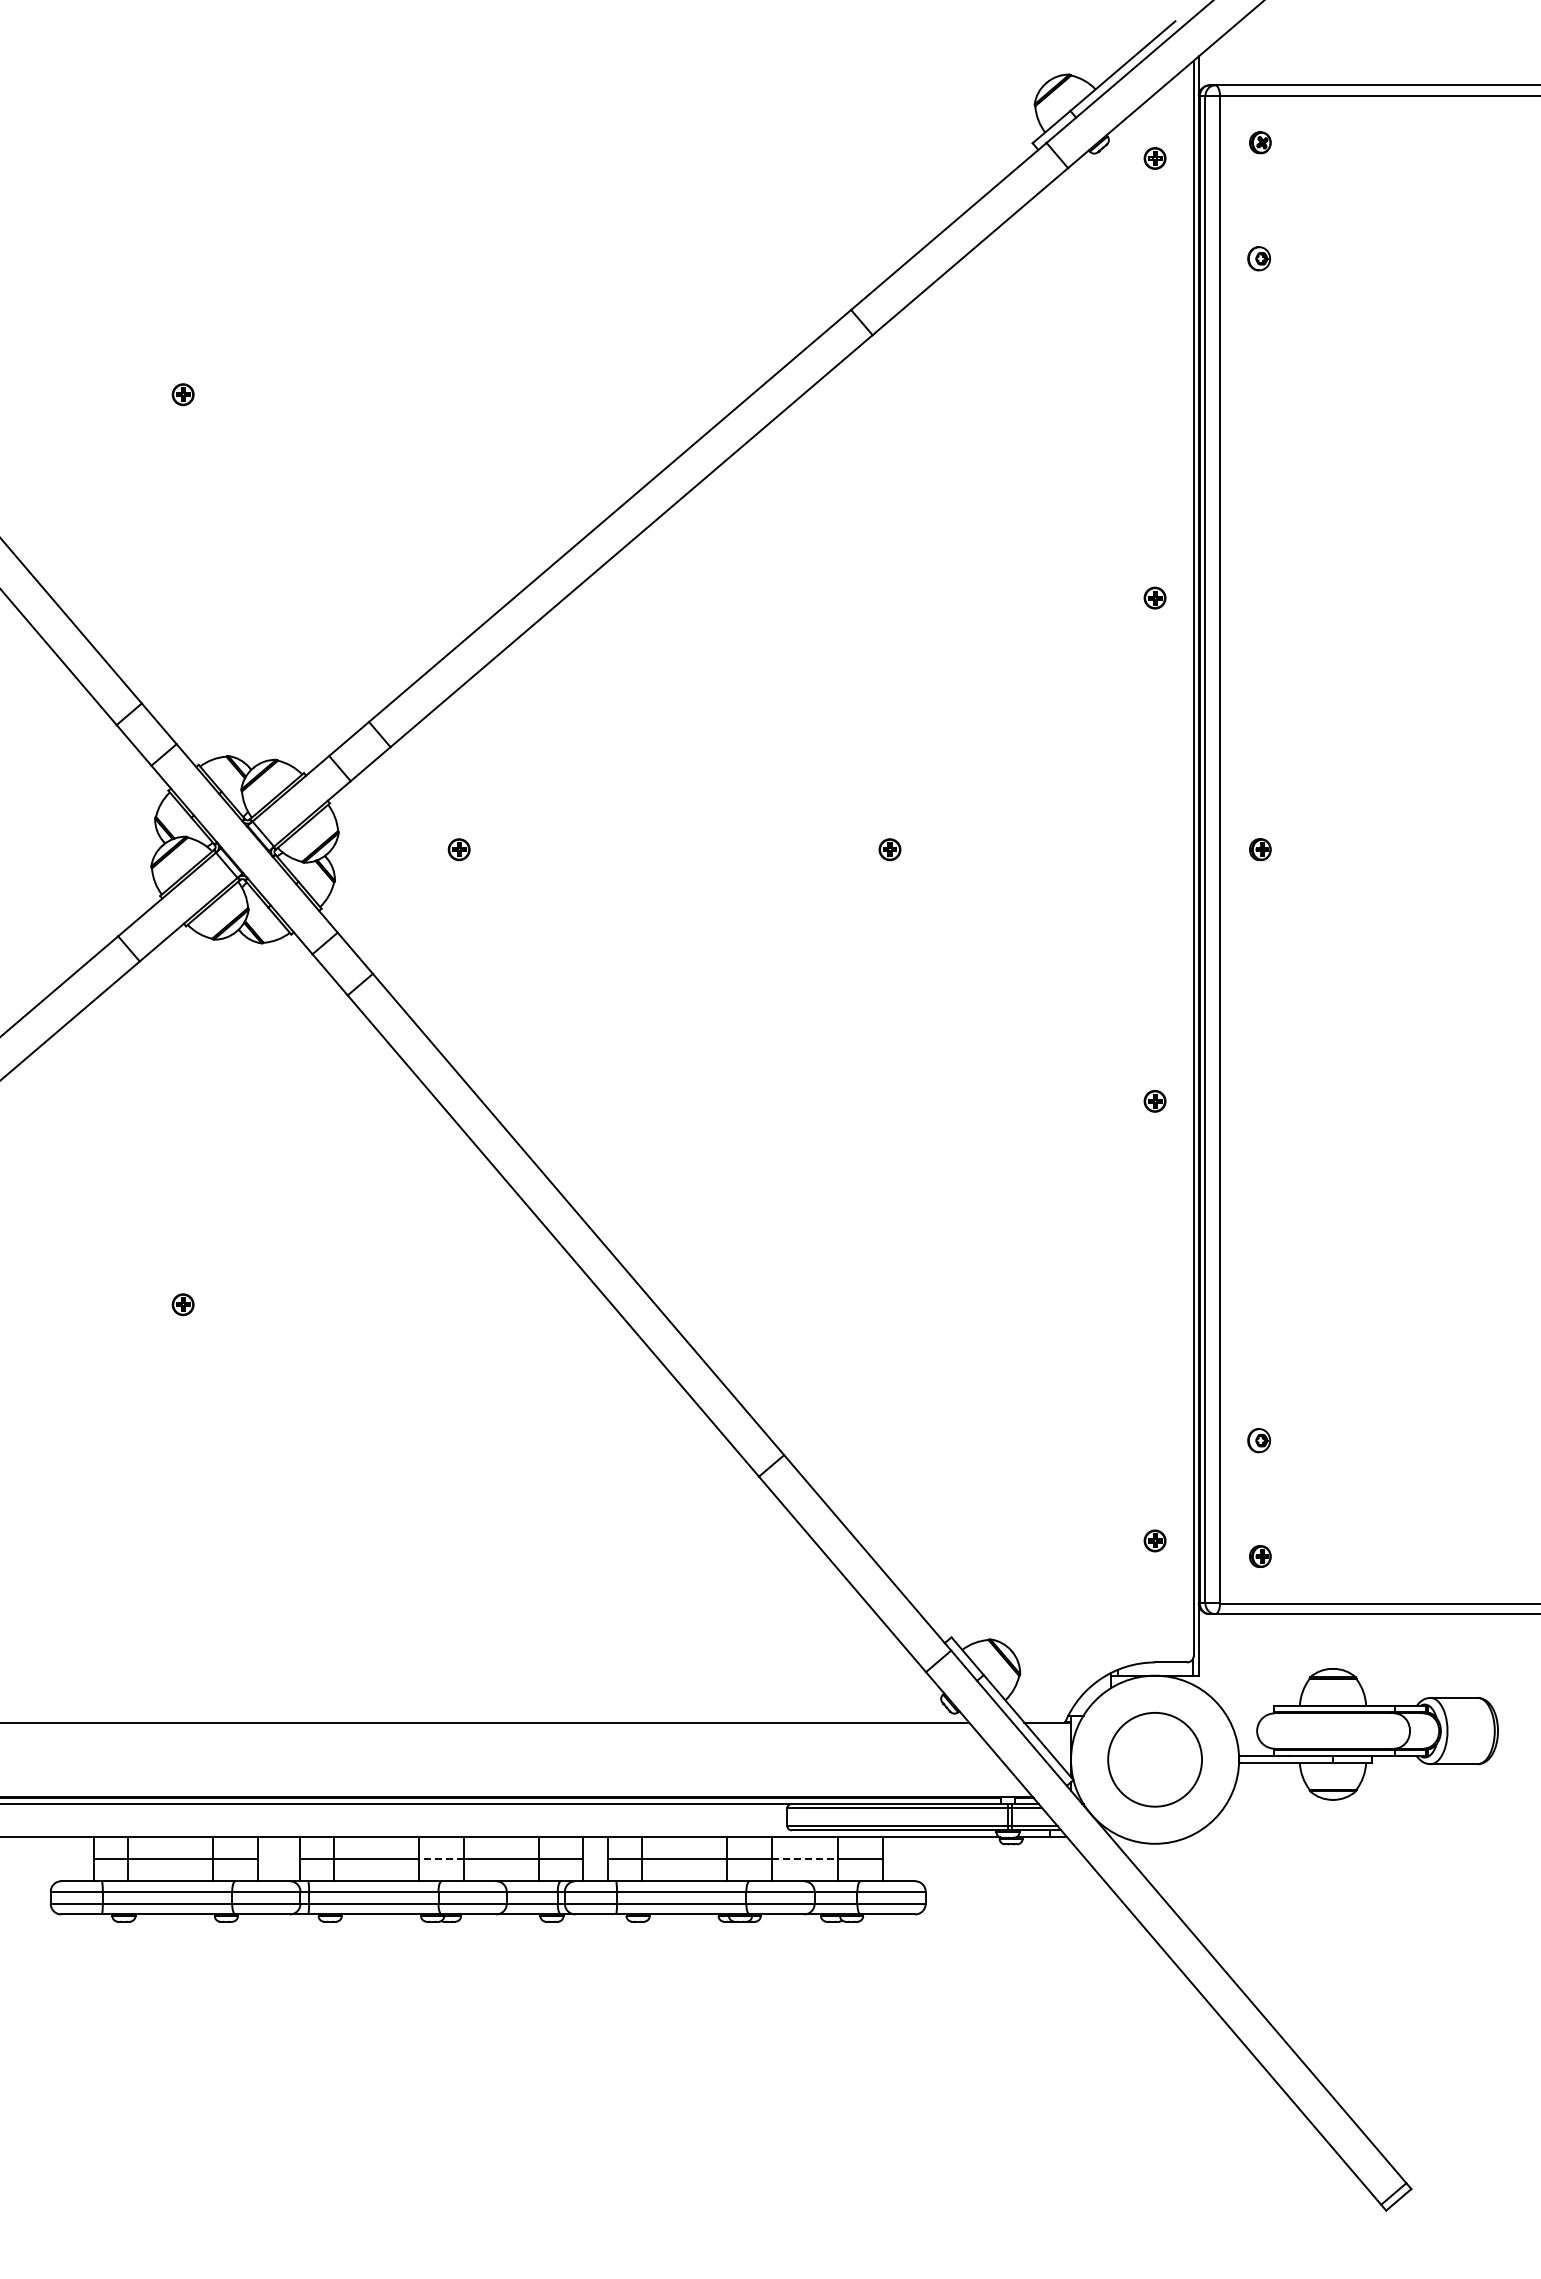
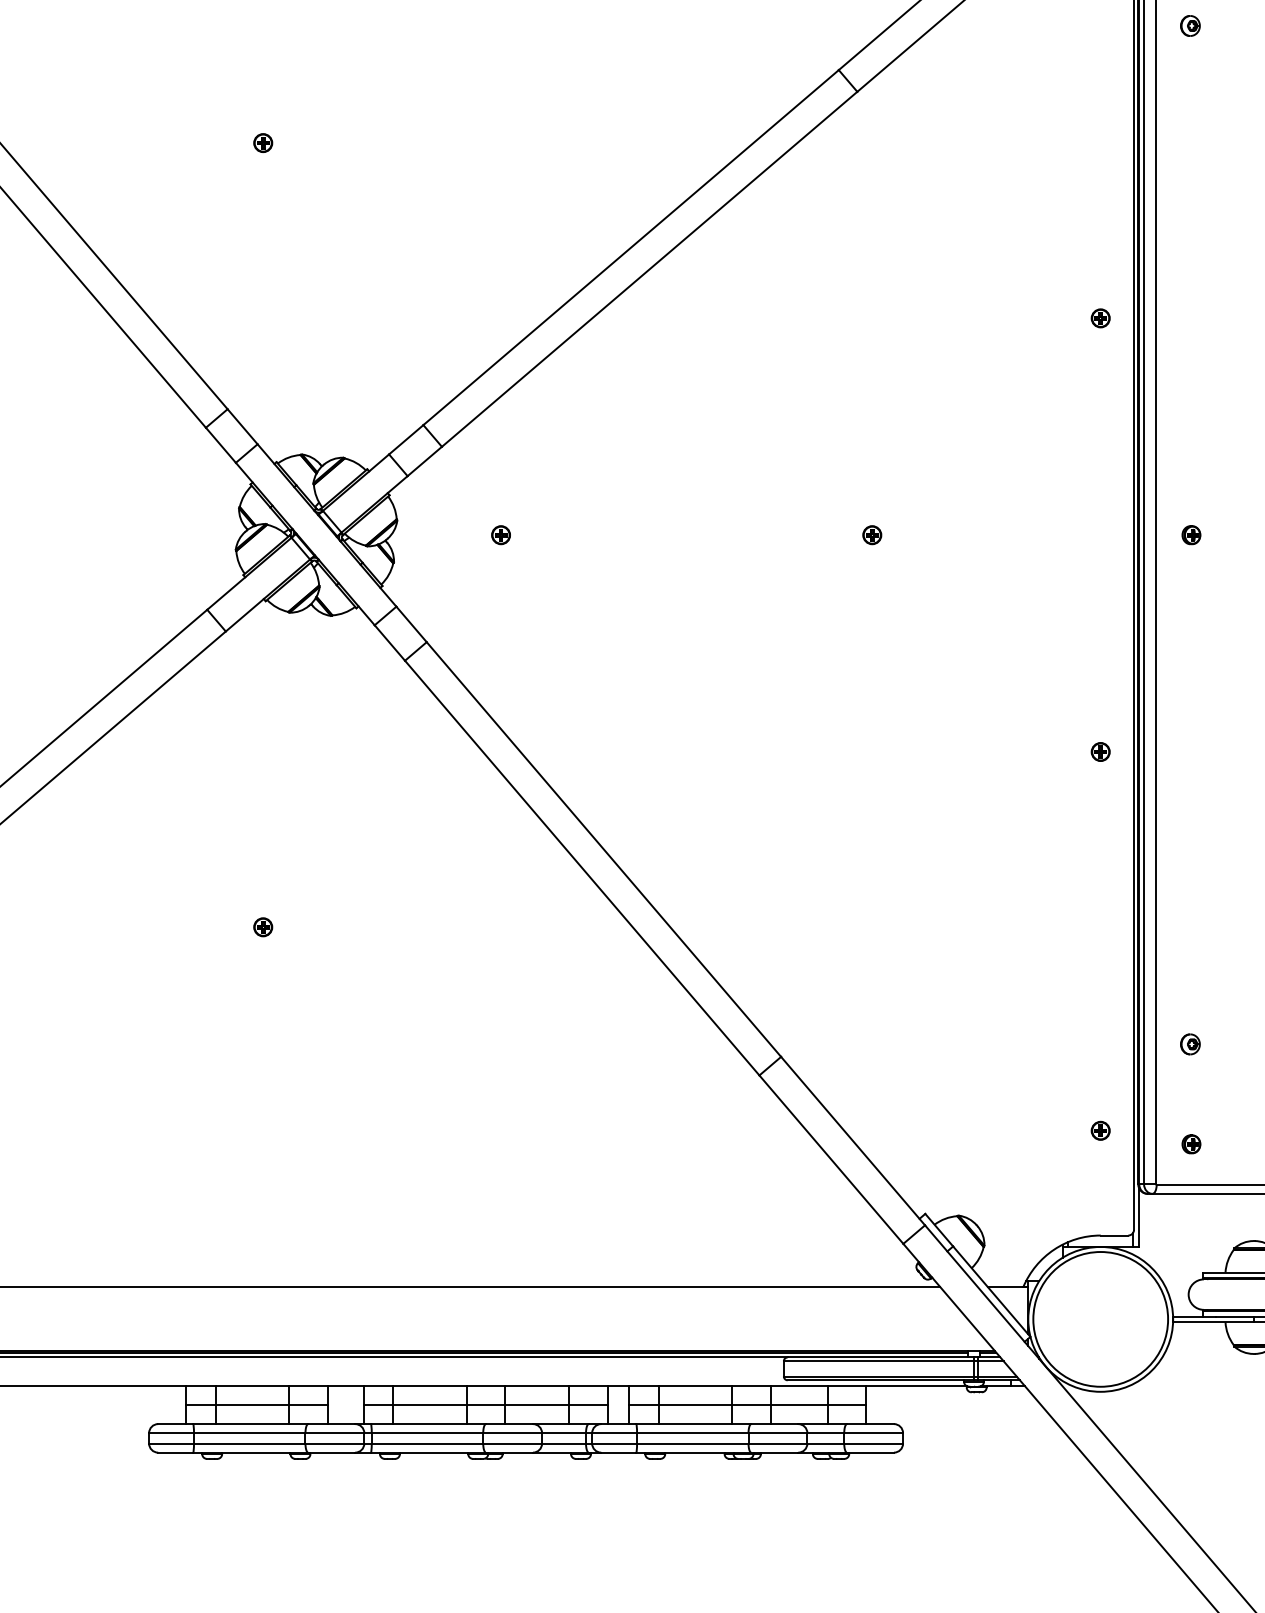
circle: (1154, 1759) -> (1100, 1319), size x1.67
line: (441, 1859) -> (485, 1405), dashed -> solid
line: (805, 1859) -> (799, 1405), dashed -> solid

